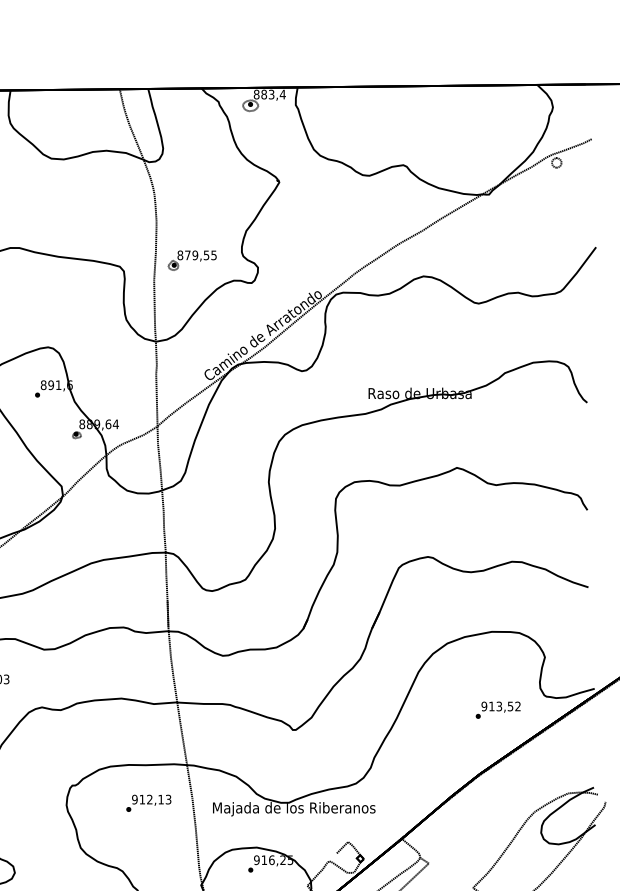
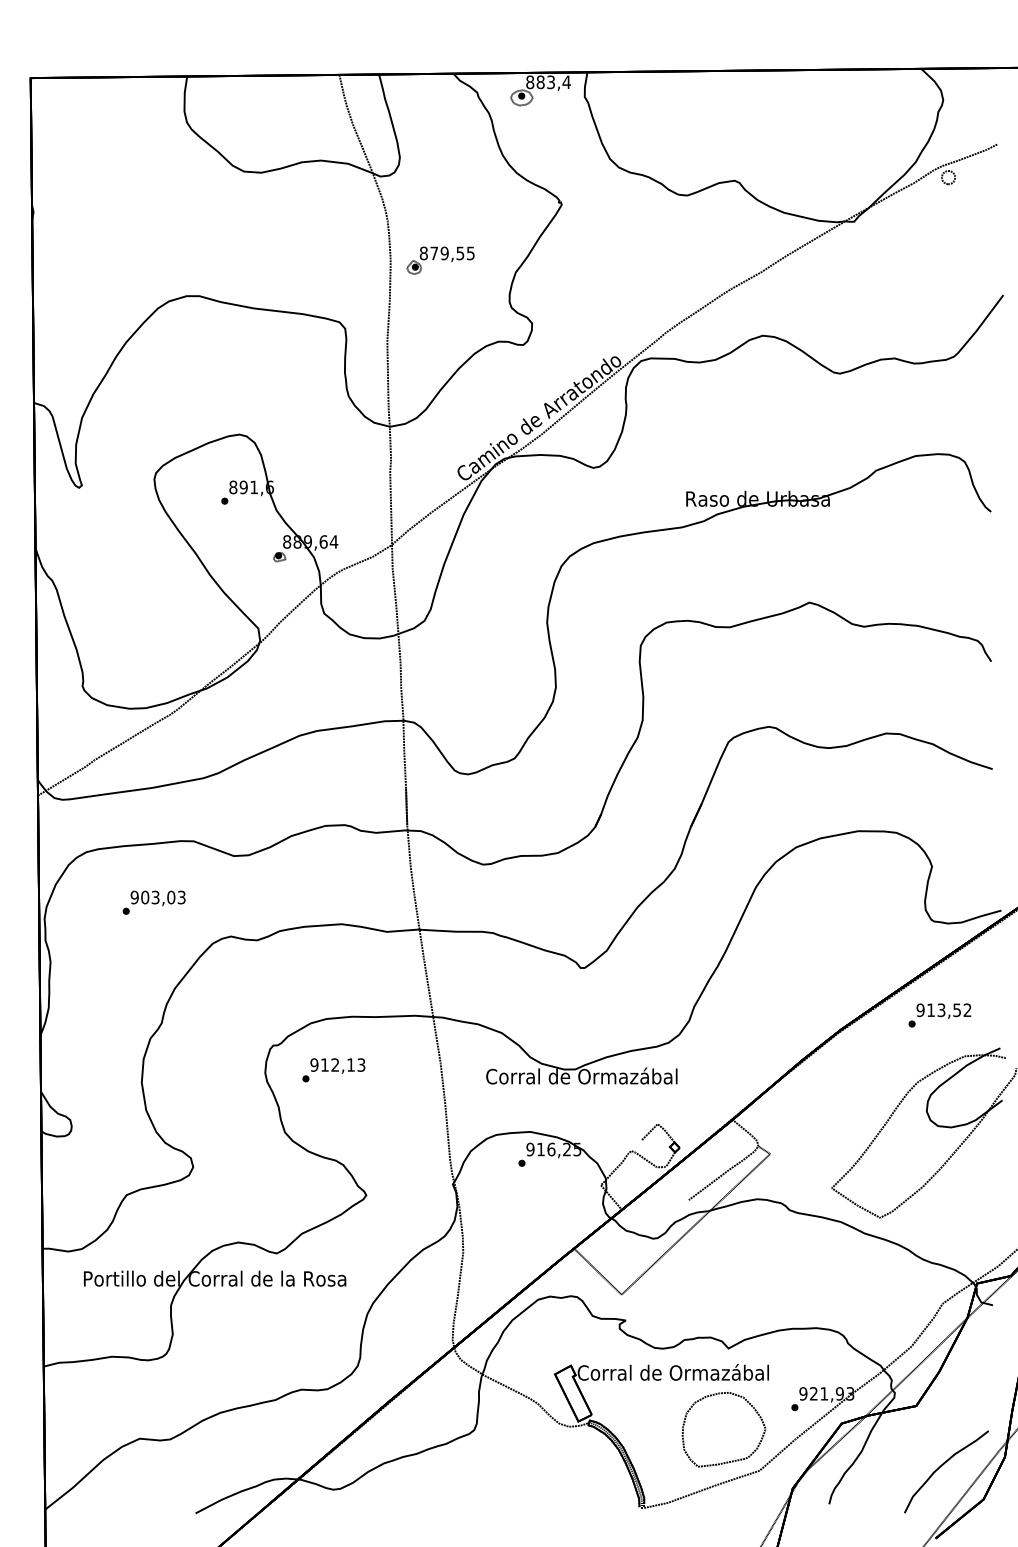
part: (192, 260) -> (440, 260), moved
text: (497, 710) -> (939, 1015), moved
text: (148, 803) -> (333, 1070), moved
text: (294, 808) -> (582, 1077), Majada de los Riberanos -> Corral de Ormazábal

